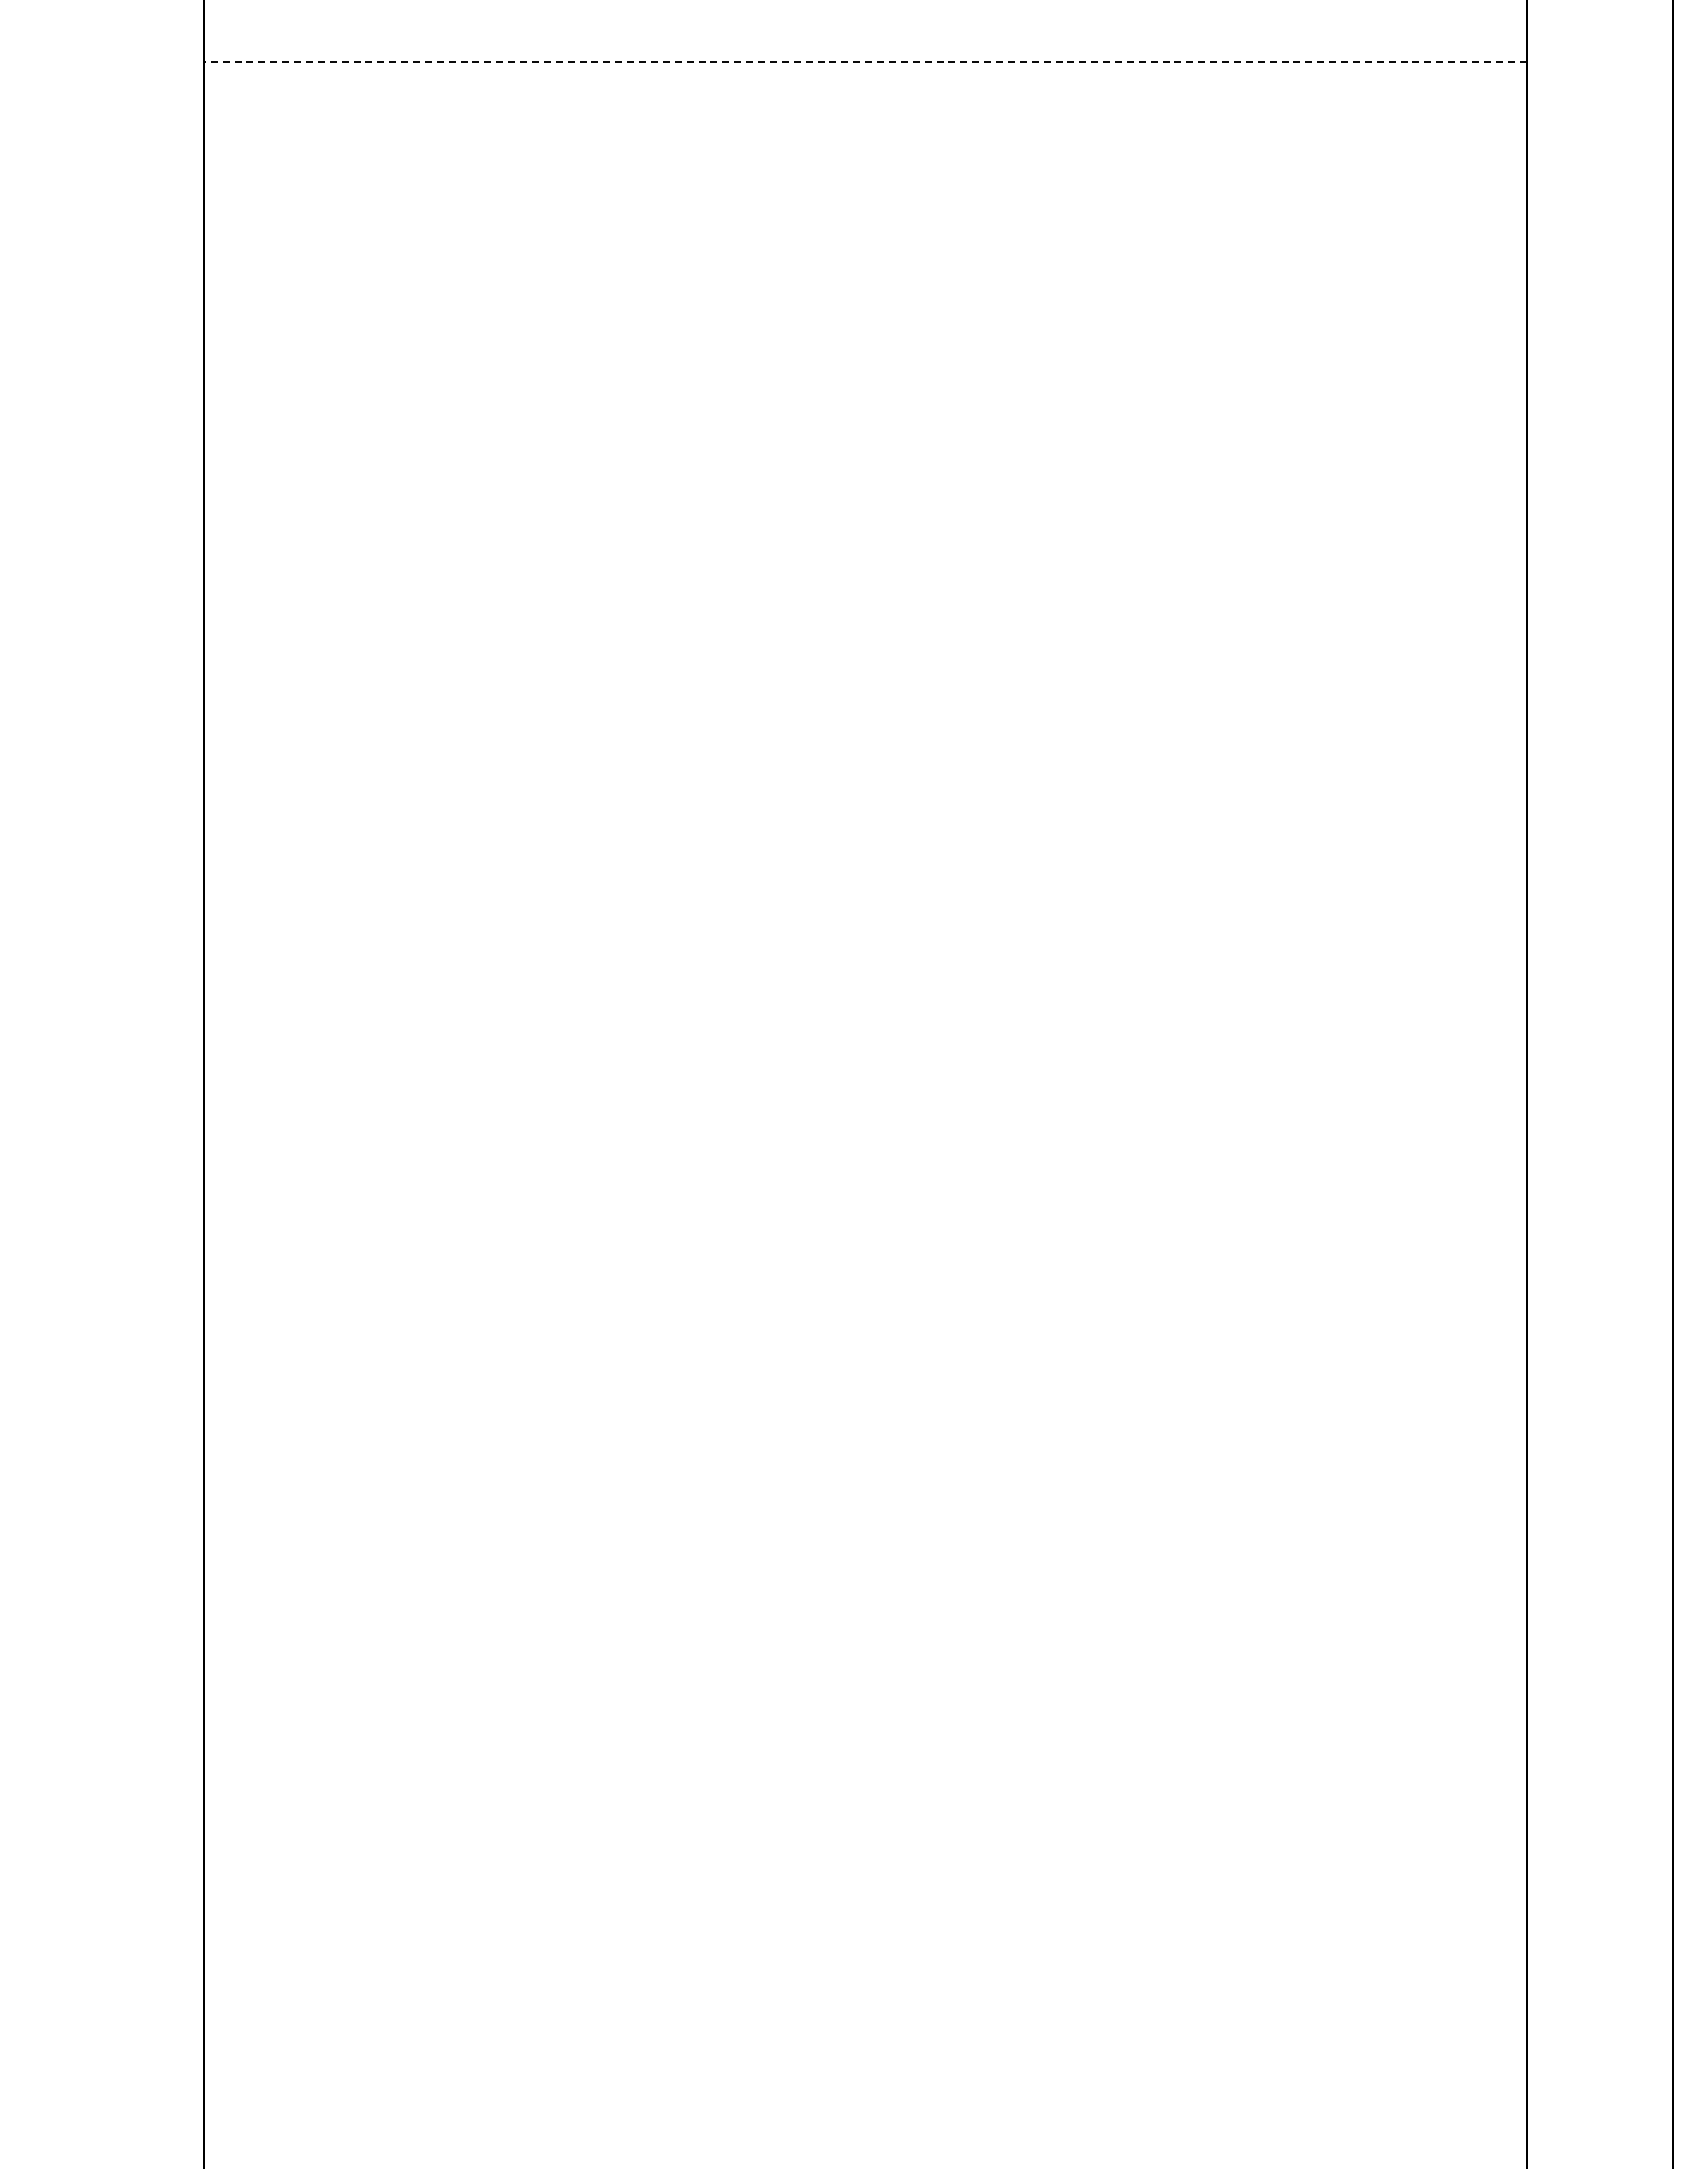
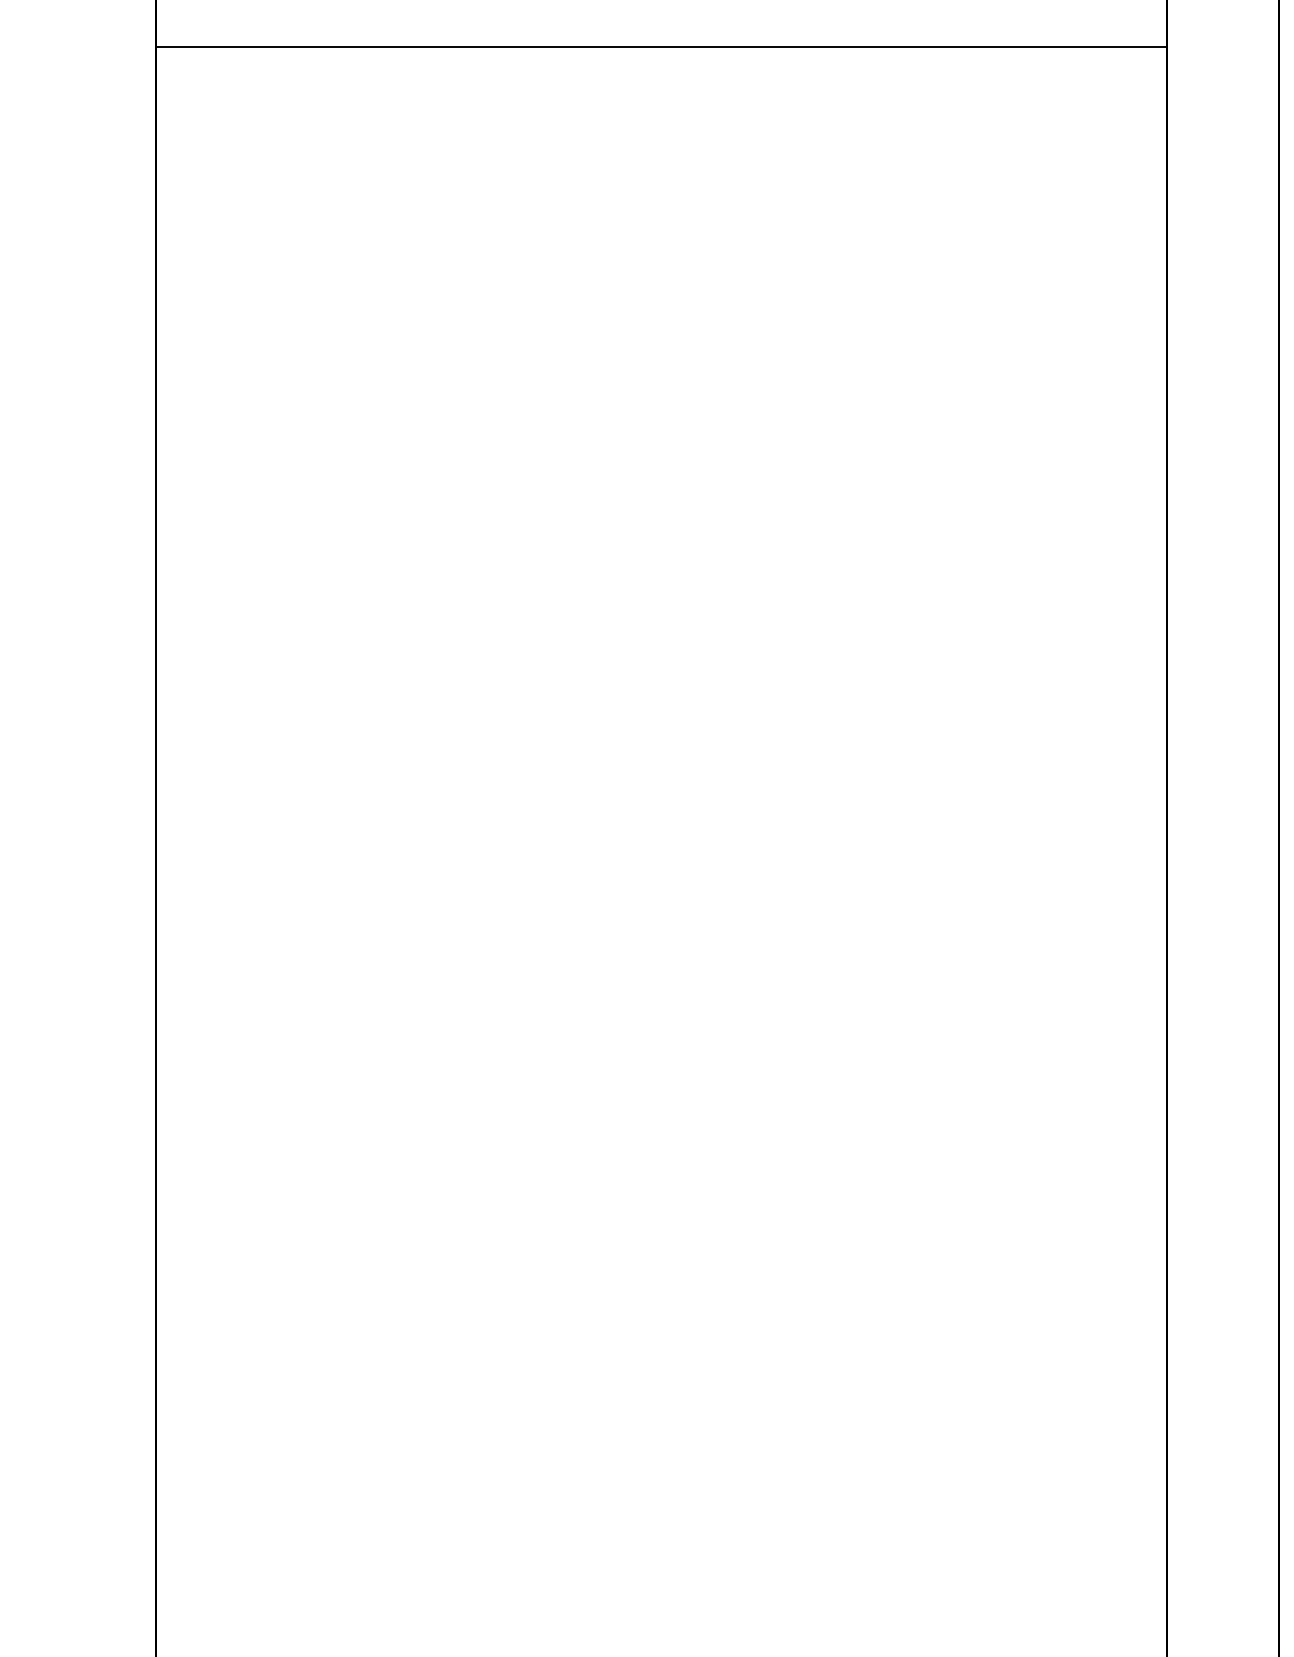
line: (864, 62) -> (660, 47), dashed -> solid

